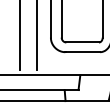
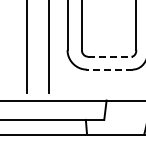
line: (83, 42) -> (110, 56), solid -> dashed
line: (82, 52) -> (109, 69), solid -> dashed

